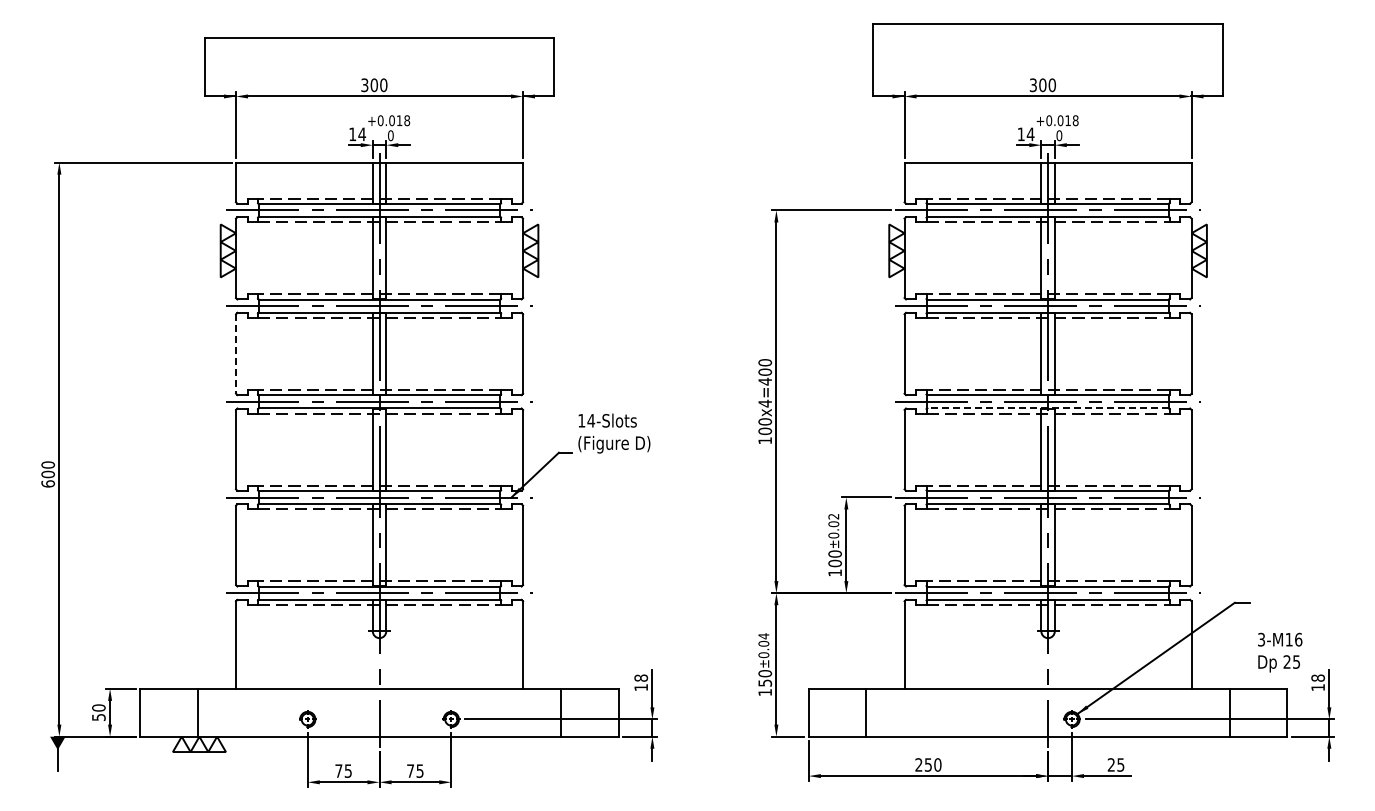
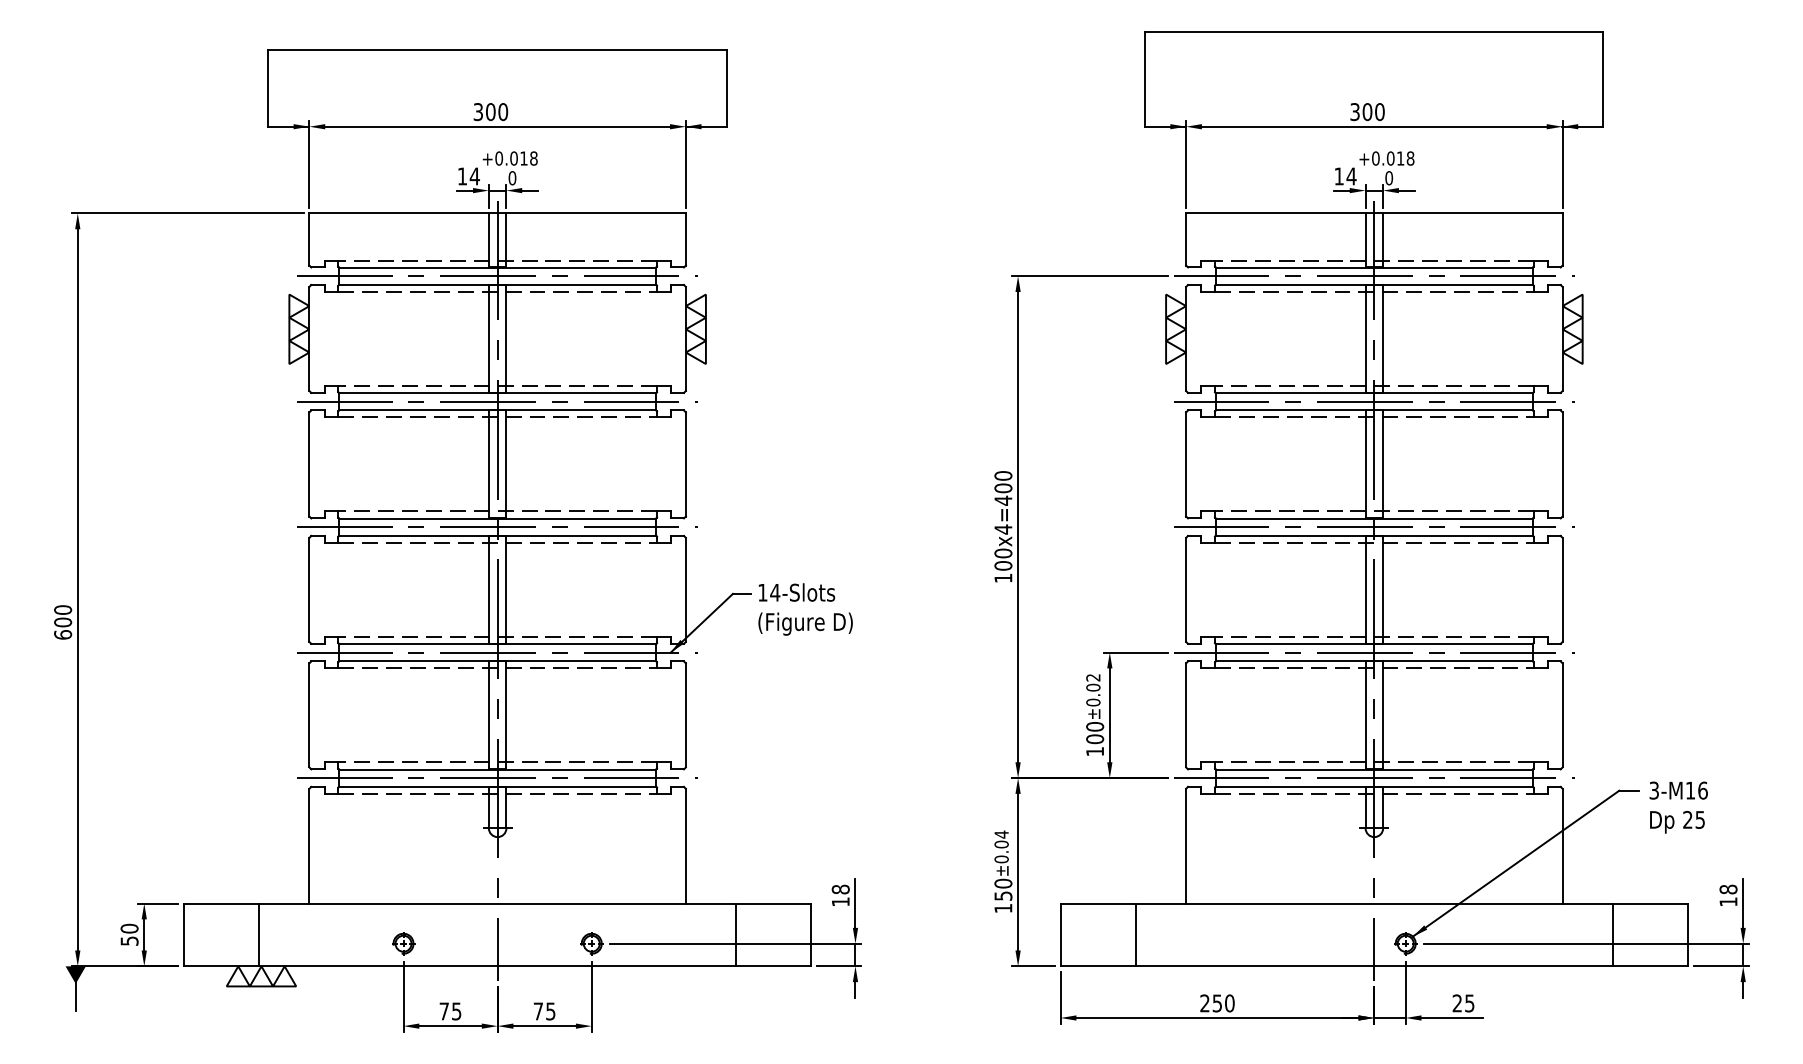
line: (236, 353) -> (310, 463), dashed -> solid
line: (1048, 408) -> (1374, 535), dashed -> solid
text: (614, 433) -> (805, 609), moved
text: (1280, 652) -> (1679, 807), moved

